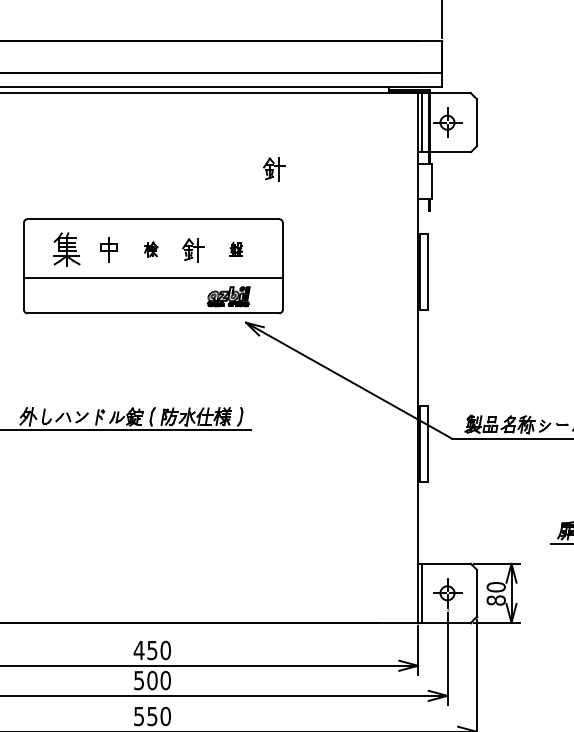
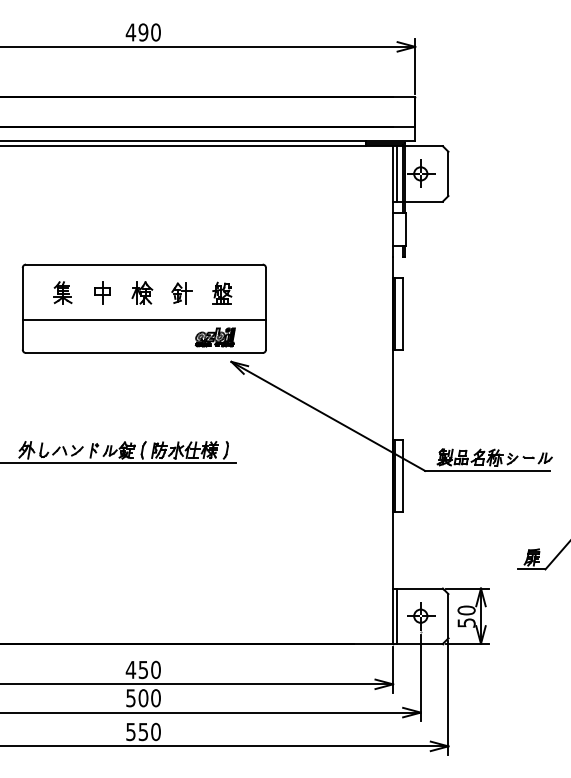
part: (273, 169) -> (257, 217), removed
part: (66, 248) -> (62, 292), size x0.71
part: (151, 248) -> (142, 292), size x1.67
part: (236, 248) -> (222, 292), size x1.67
text: (496, 600) -> (466, 622), 80 -> 50

